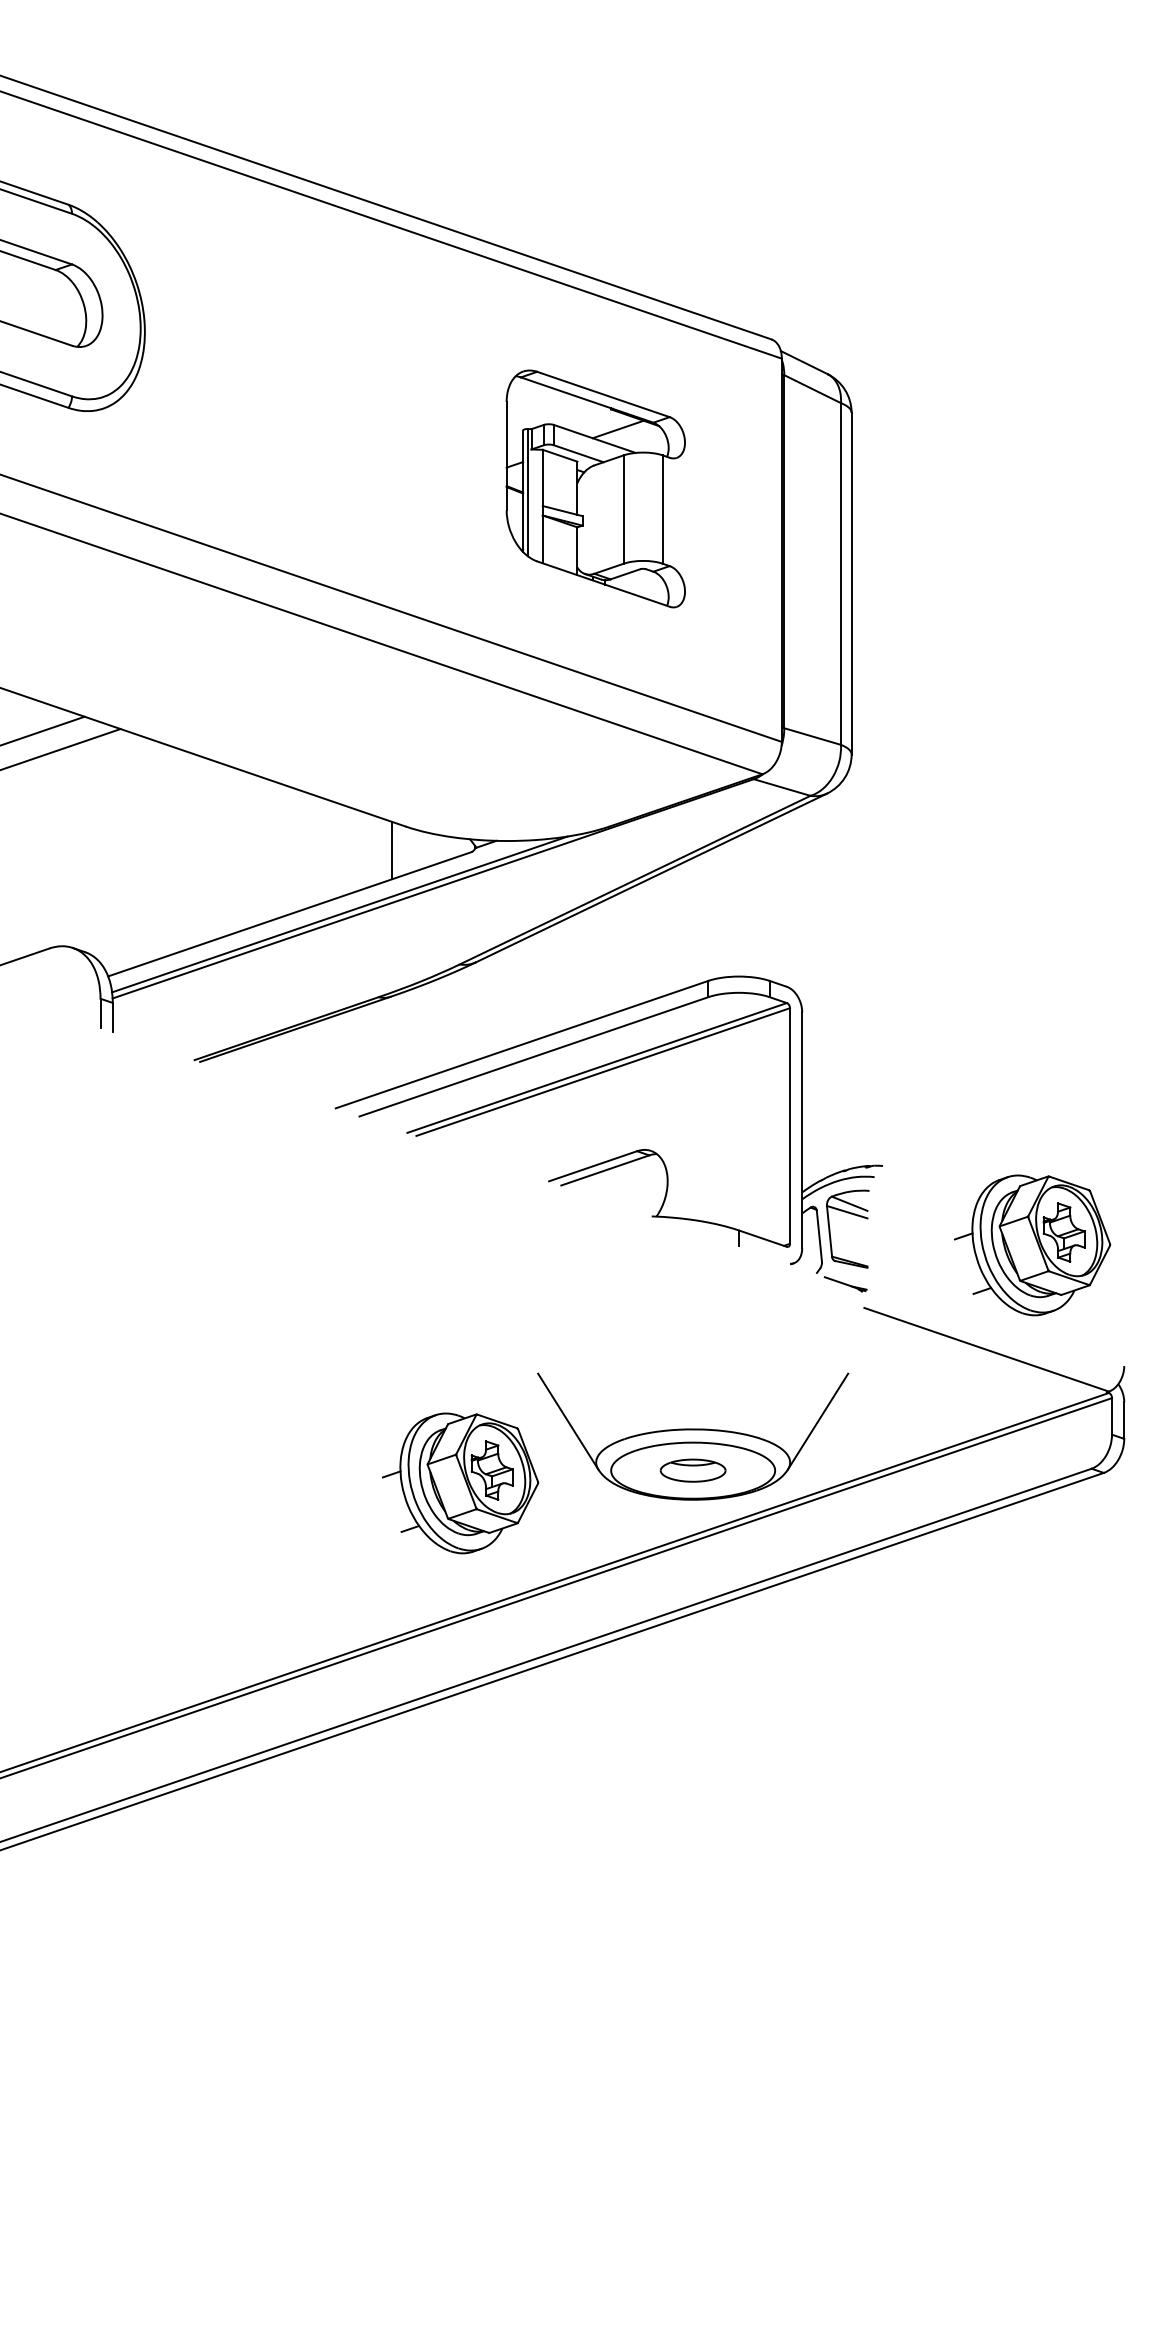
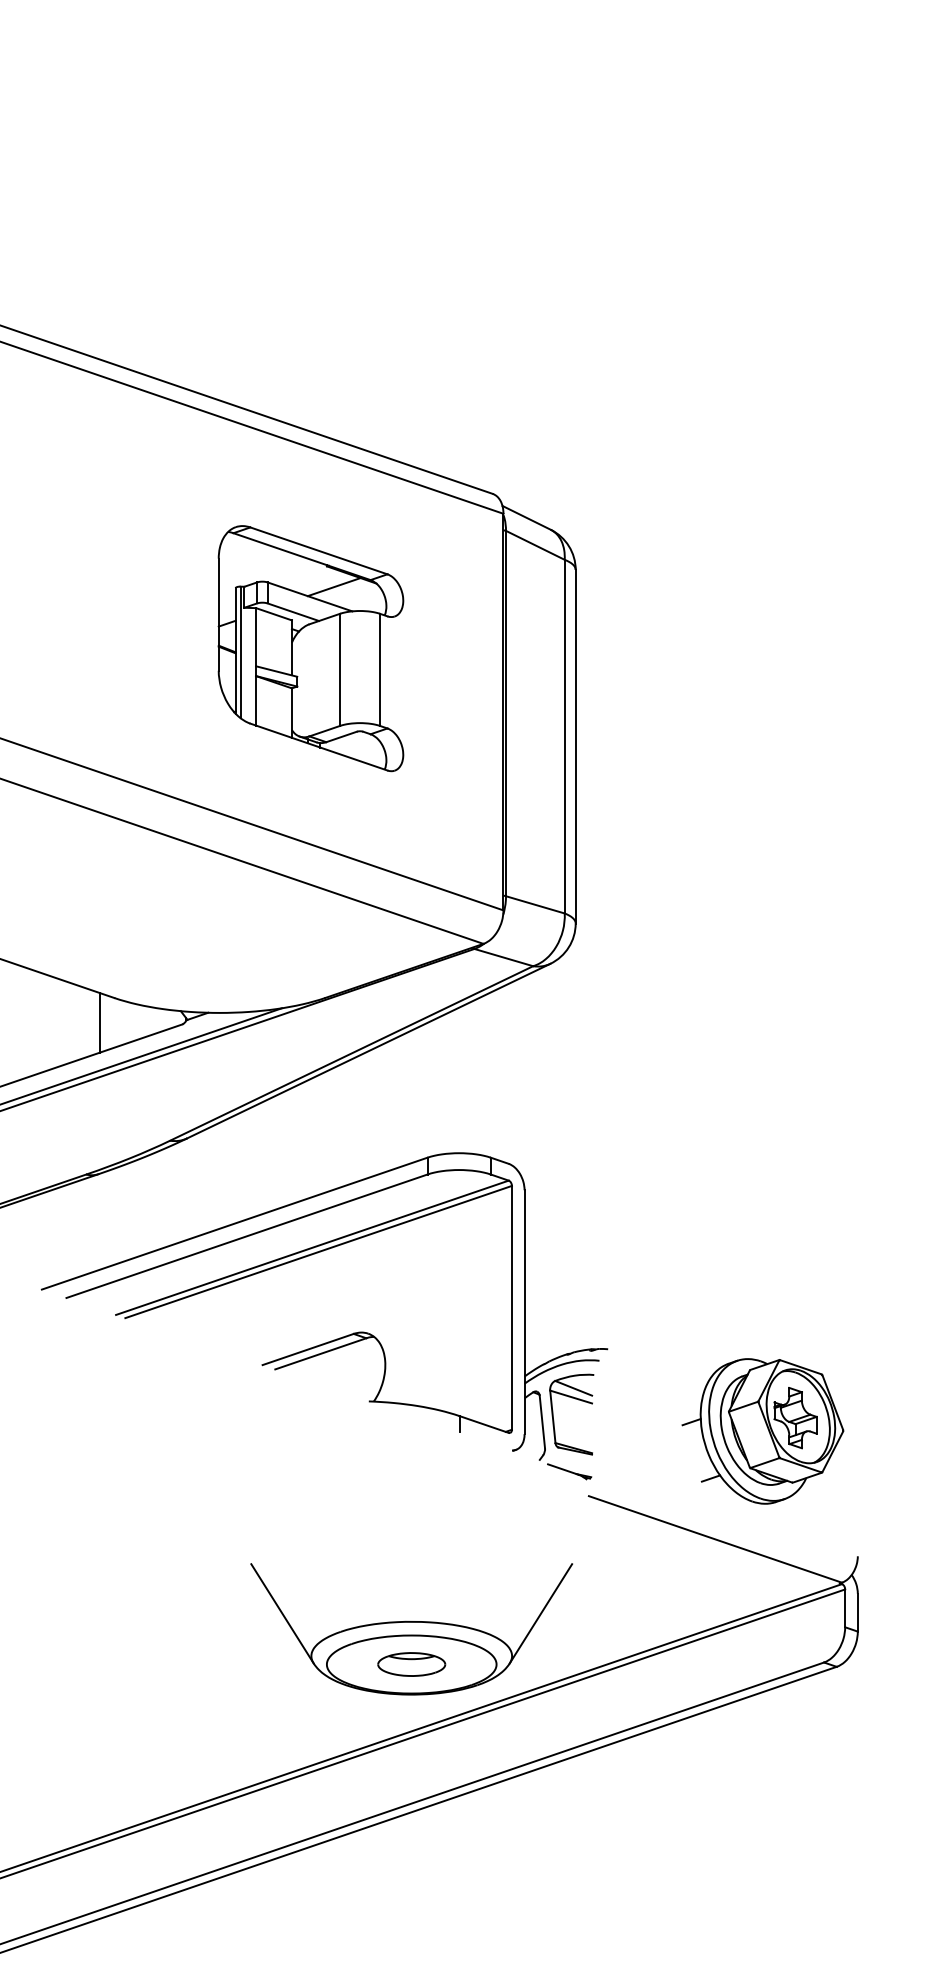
part: (460, 1483) -> (170, 1677), removed

